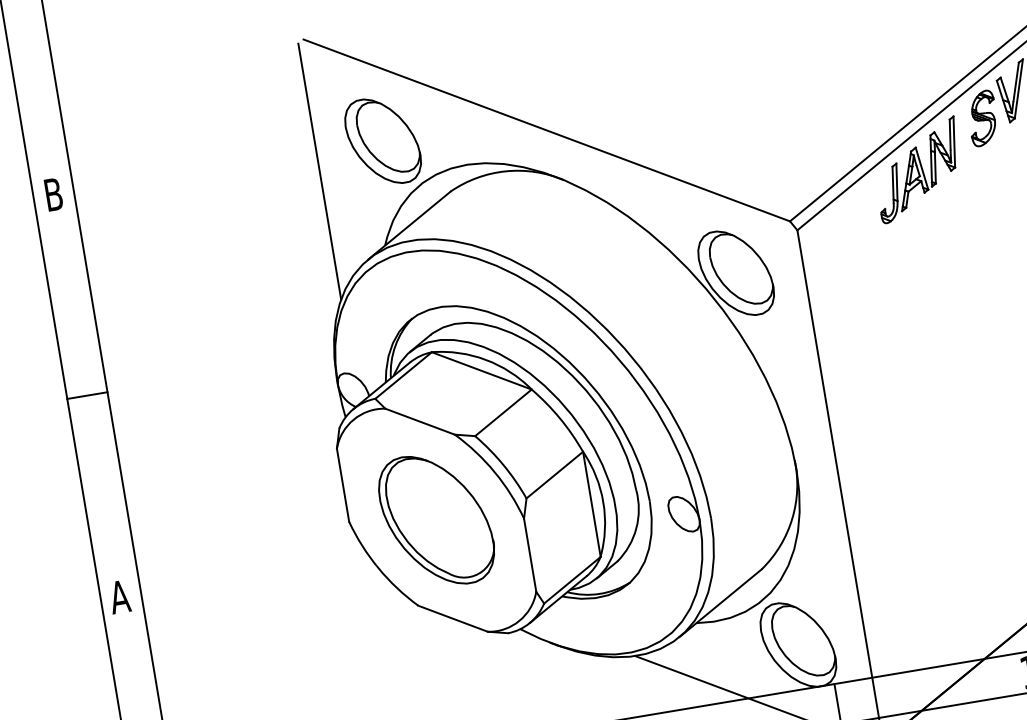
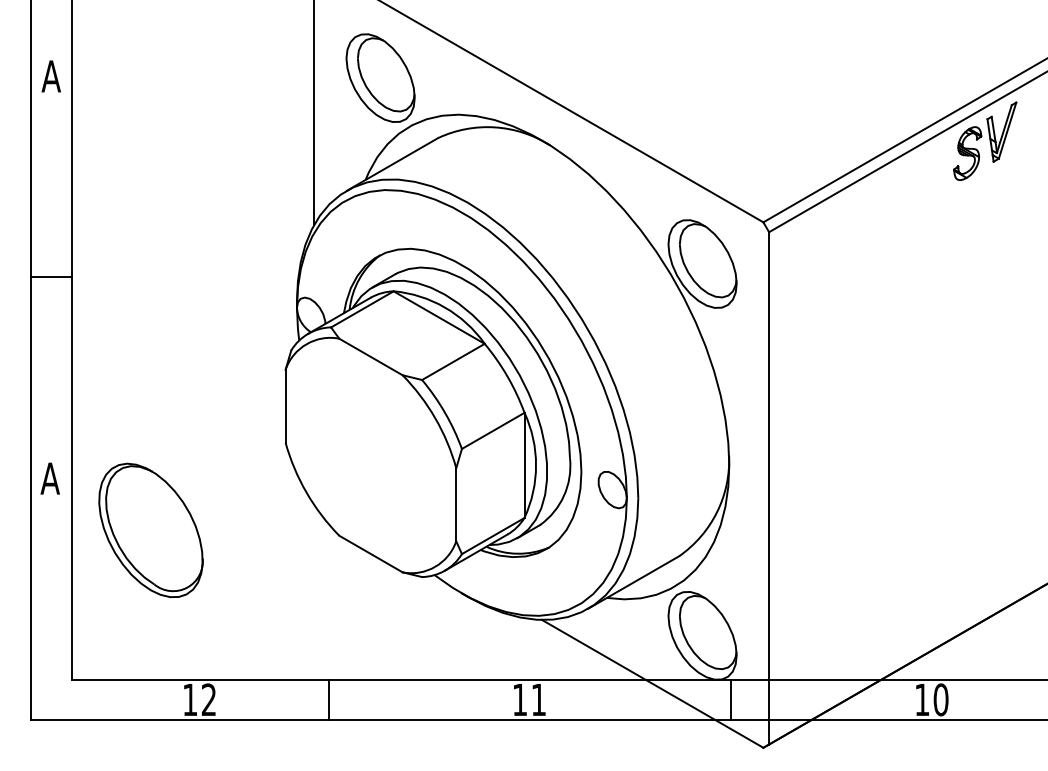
part: (918, 169) -> (896, 192), removed
text: (52, 194) -> (50, 76), B -> A
part: (435, 519) -> (150, 529), moved

